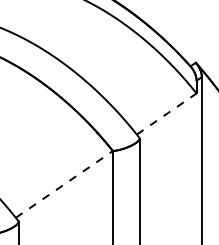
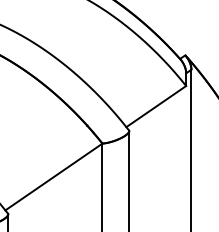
line: (167, 113) -> (157, 106), dashed -> solid
line: (64, 184) -> (54, 177), dashed -> solid

